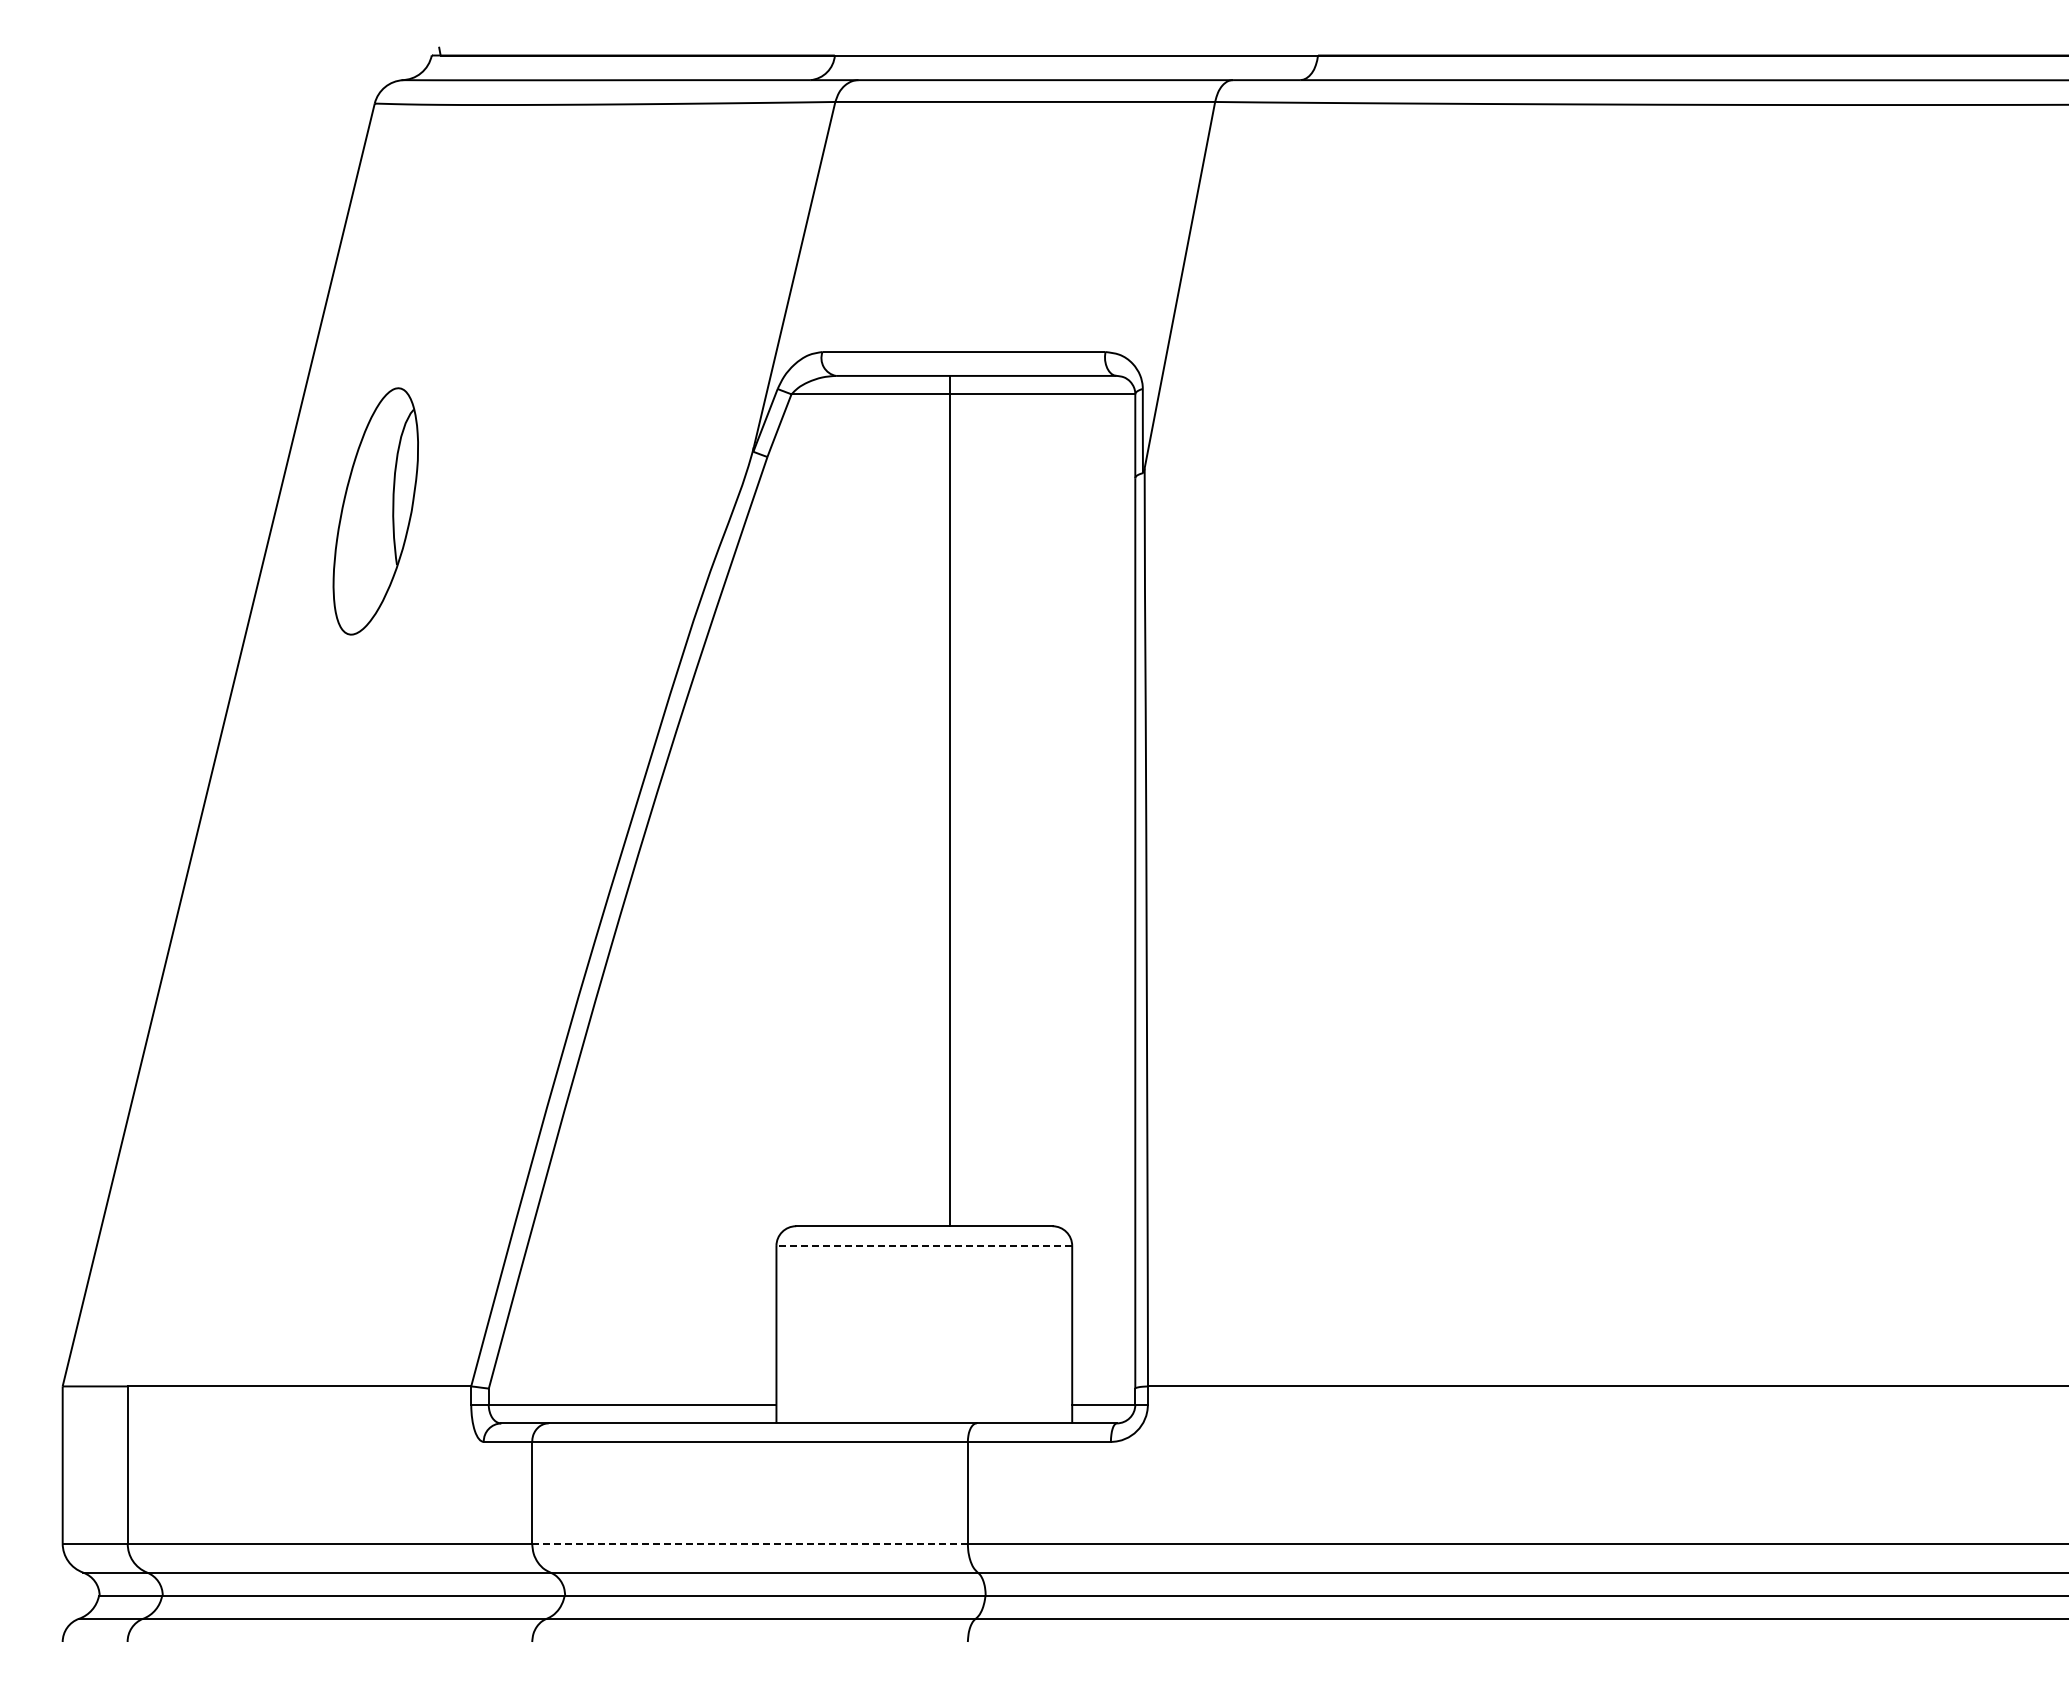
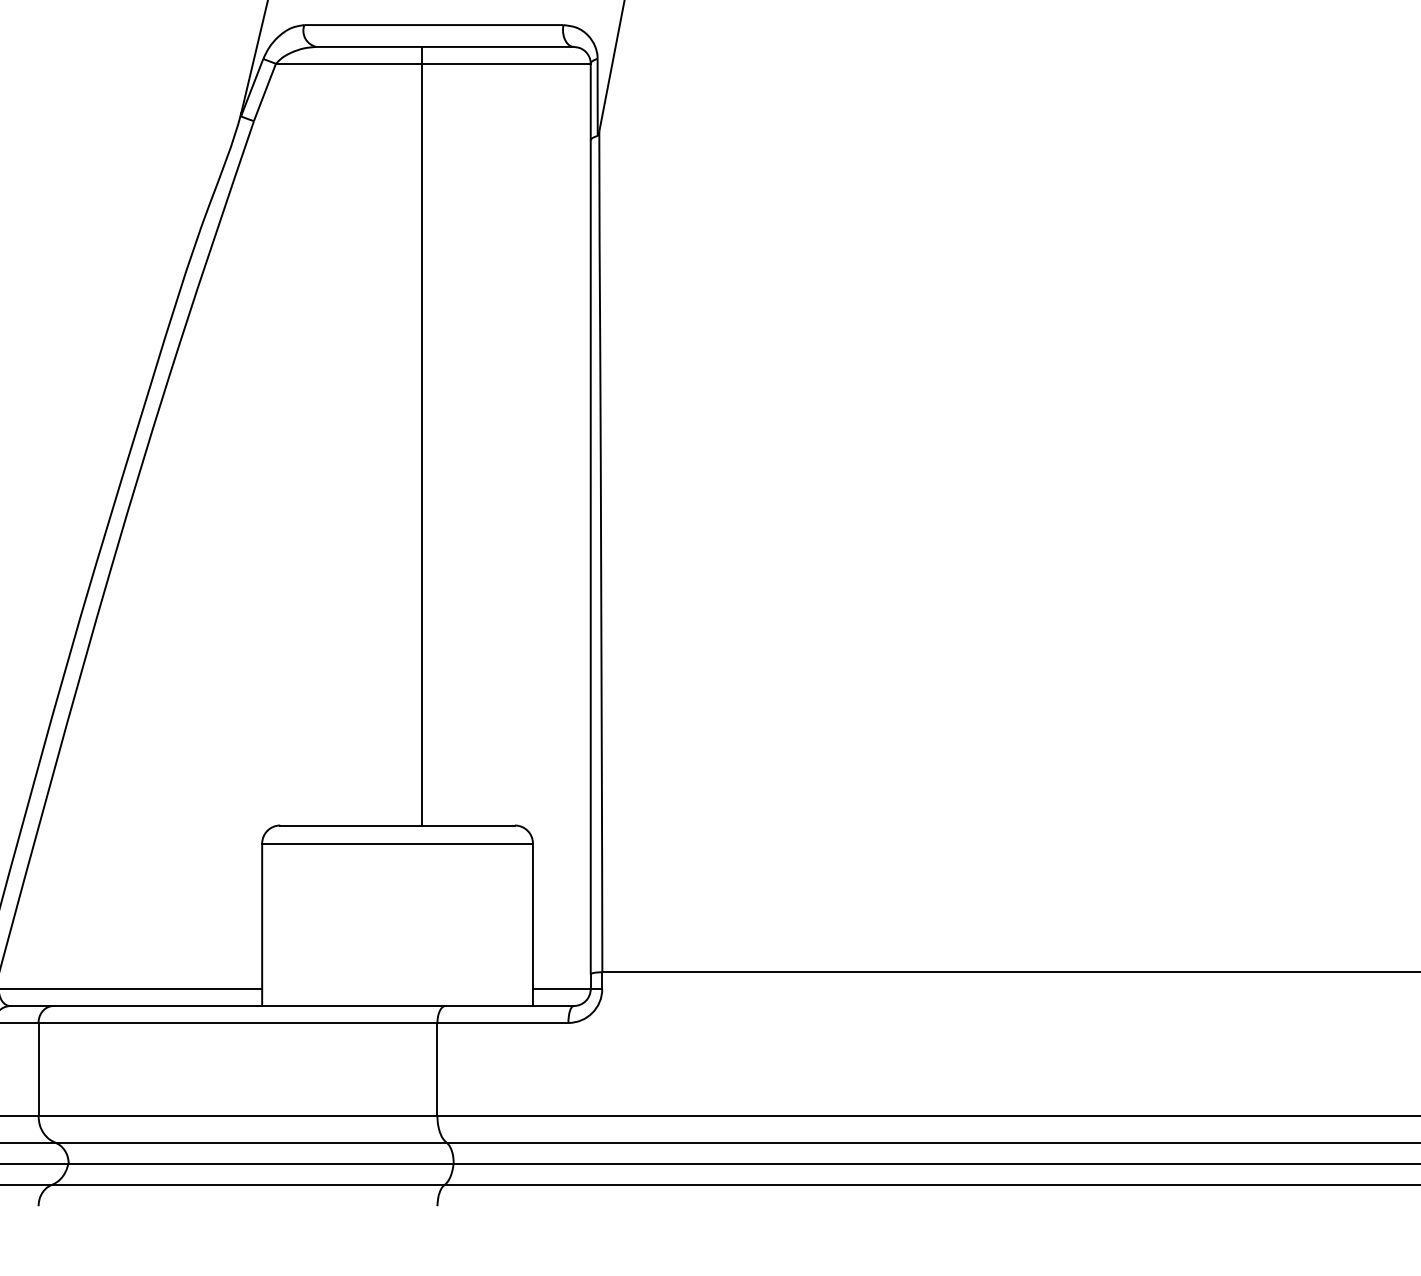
line: (924, 1245) -> (397, 843), dashed -> solid
line: (750, 1543) -> (238, 1115), dashed -> solid

